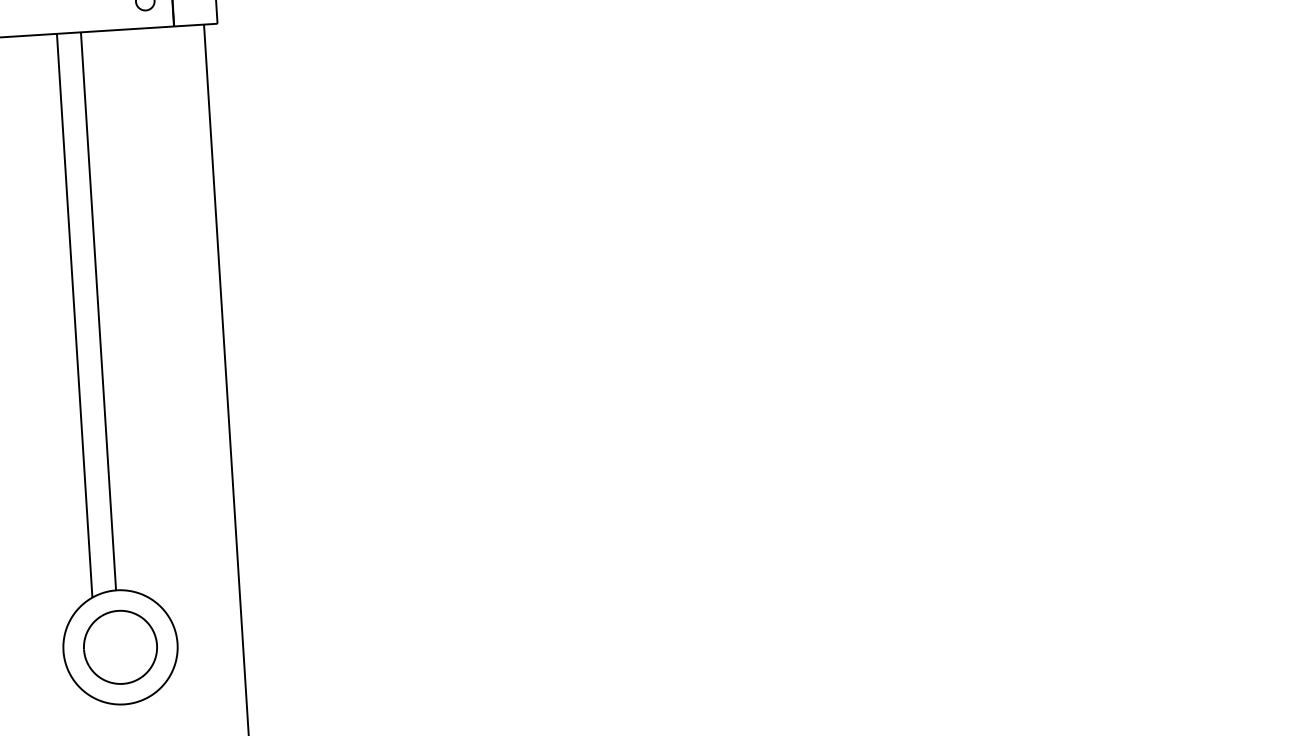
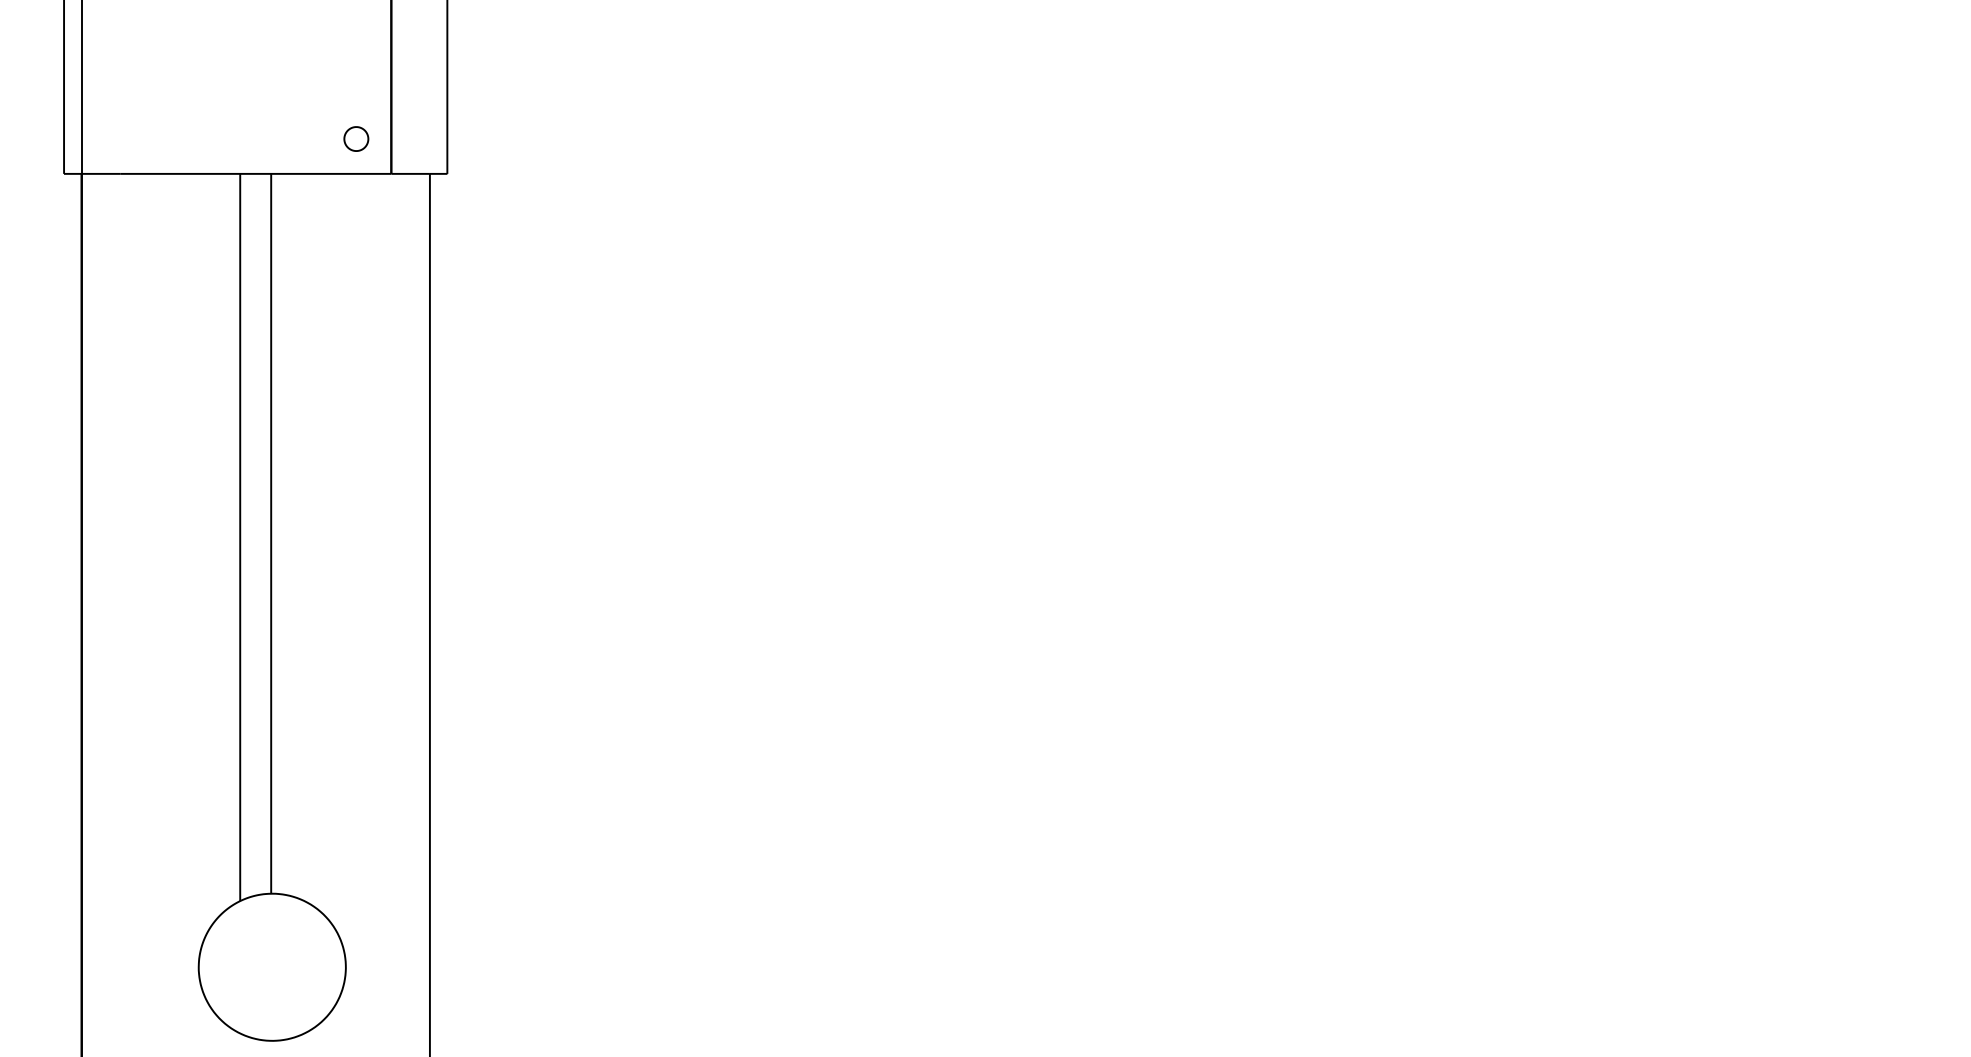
part: (120, 647) -> (272, 967), removed

